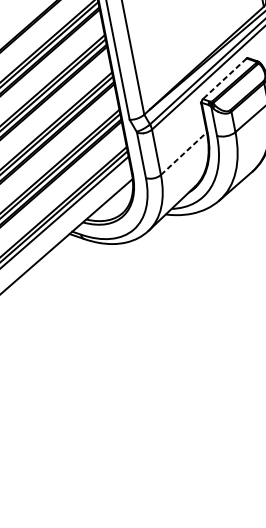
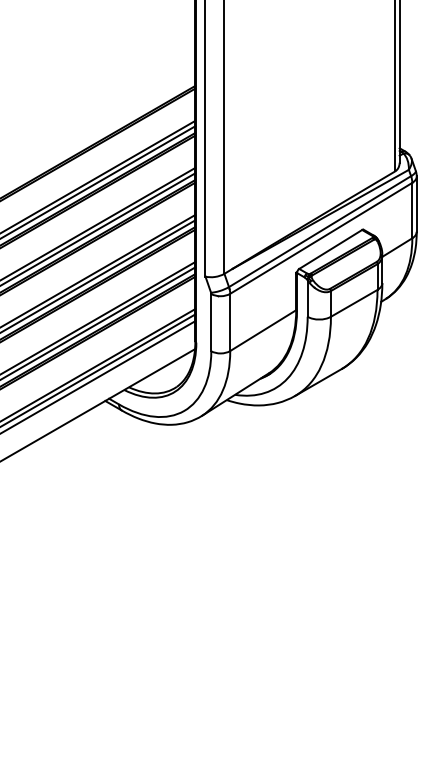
line: (224, 78) -> (330, 249), dashed -> solid
line: (184, 153) -> (263, 330), dashed -> solid

